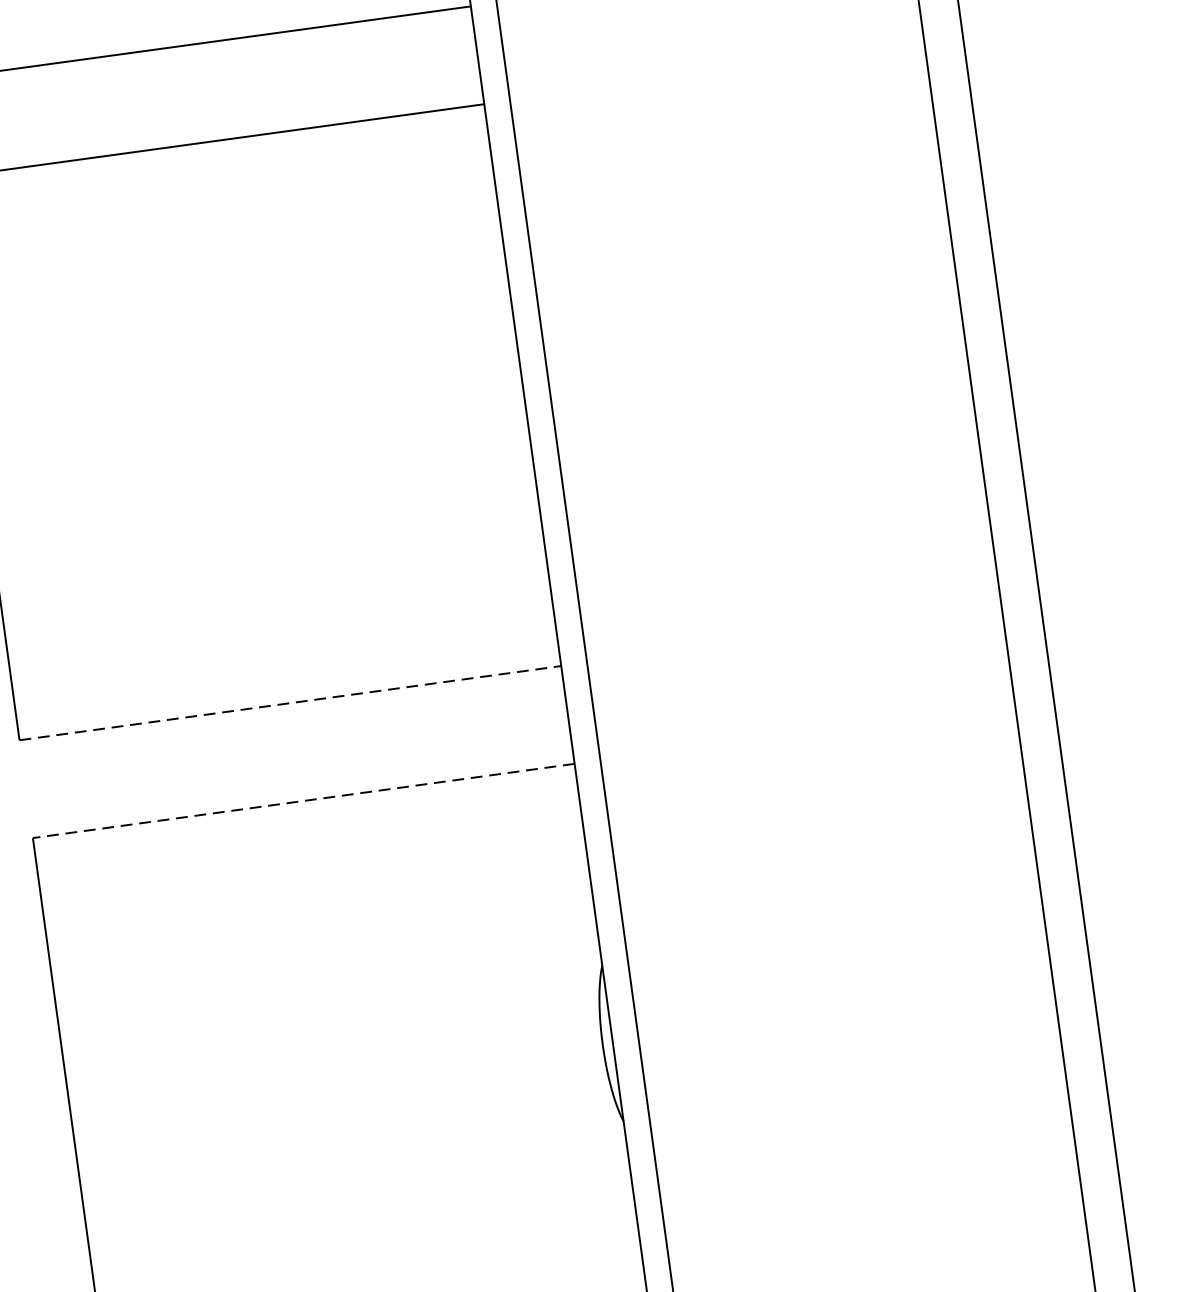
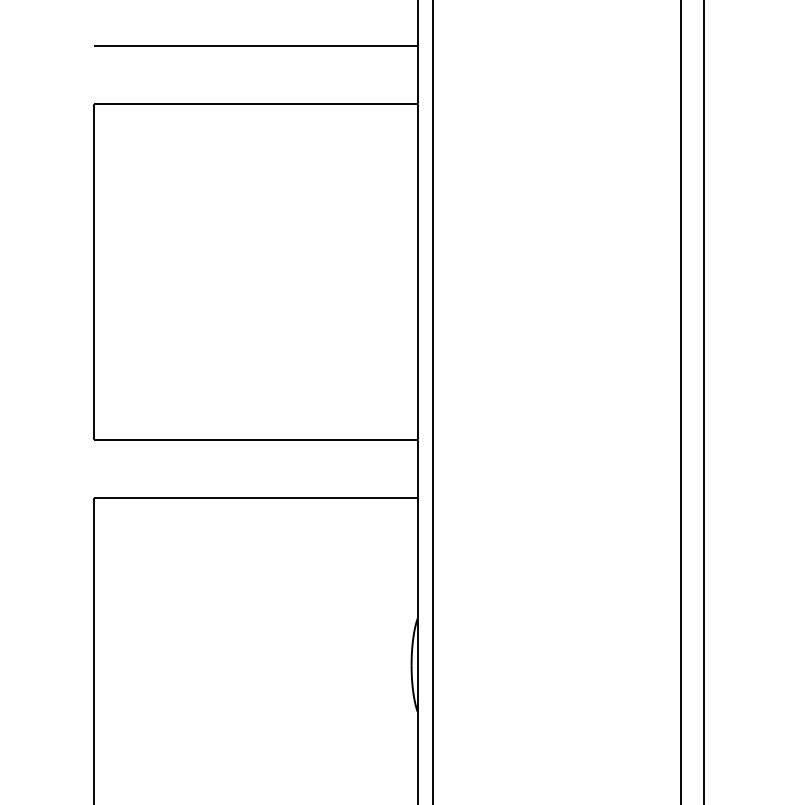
line: (289, 702) -> (255, 439), dashed -> solid
line: (303, 801) -> (255, 498), dashed -> solid

